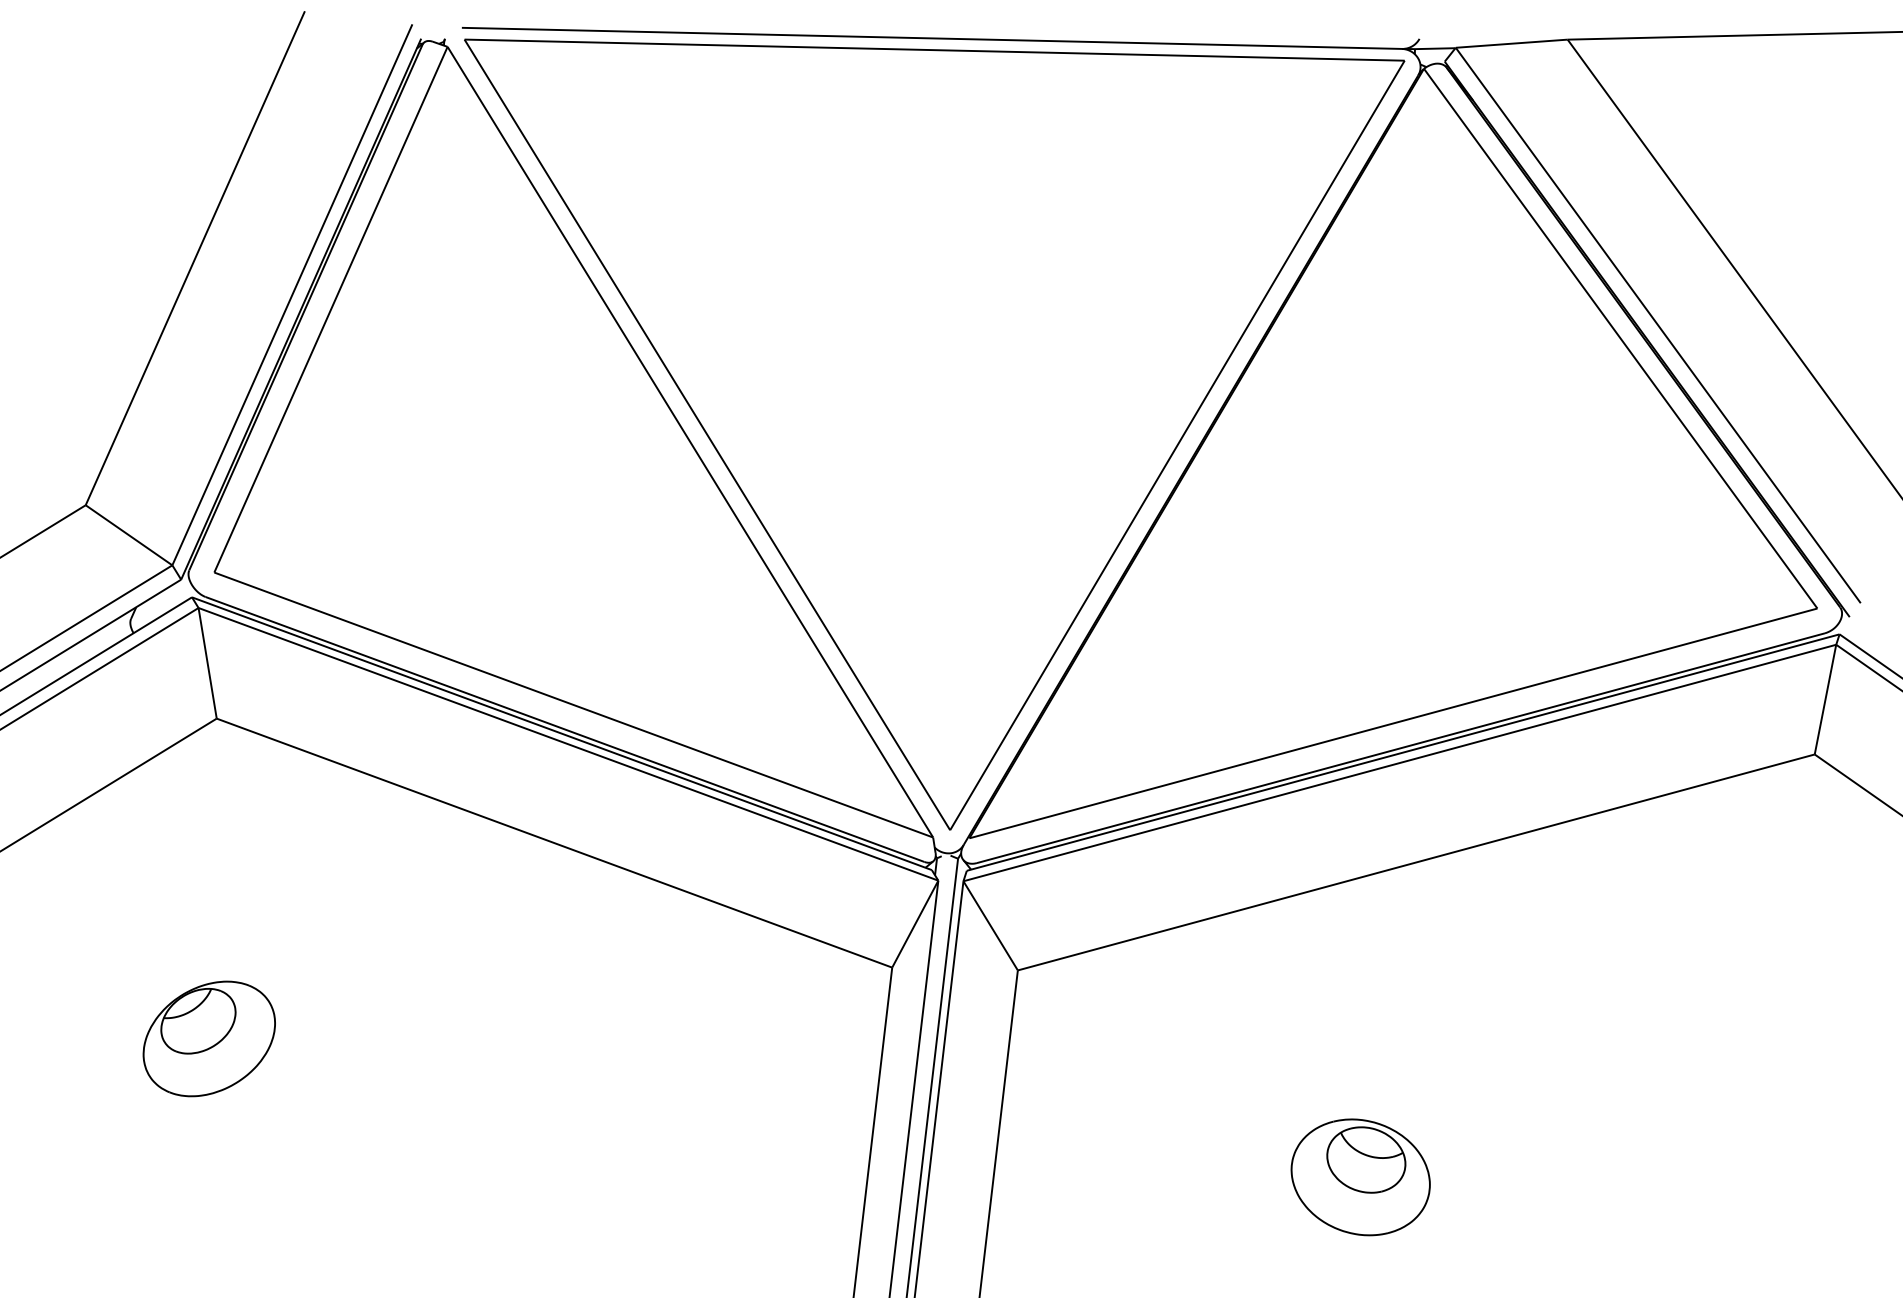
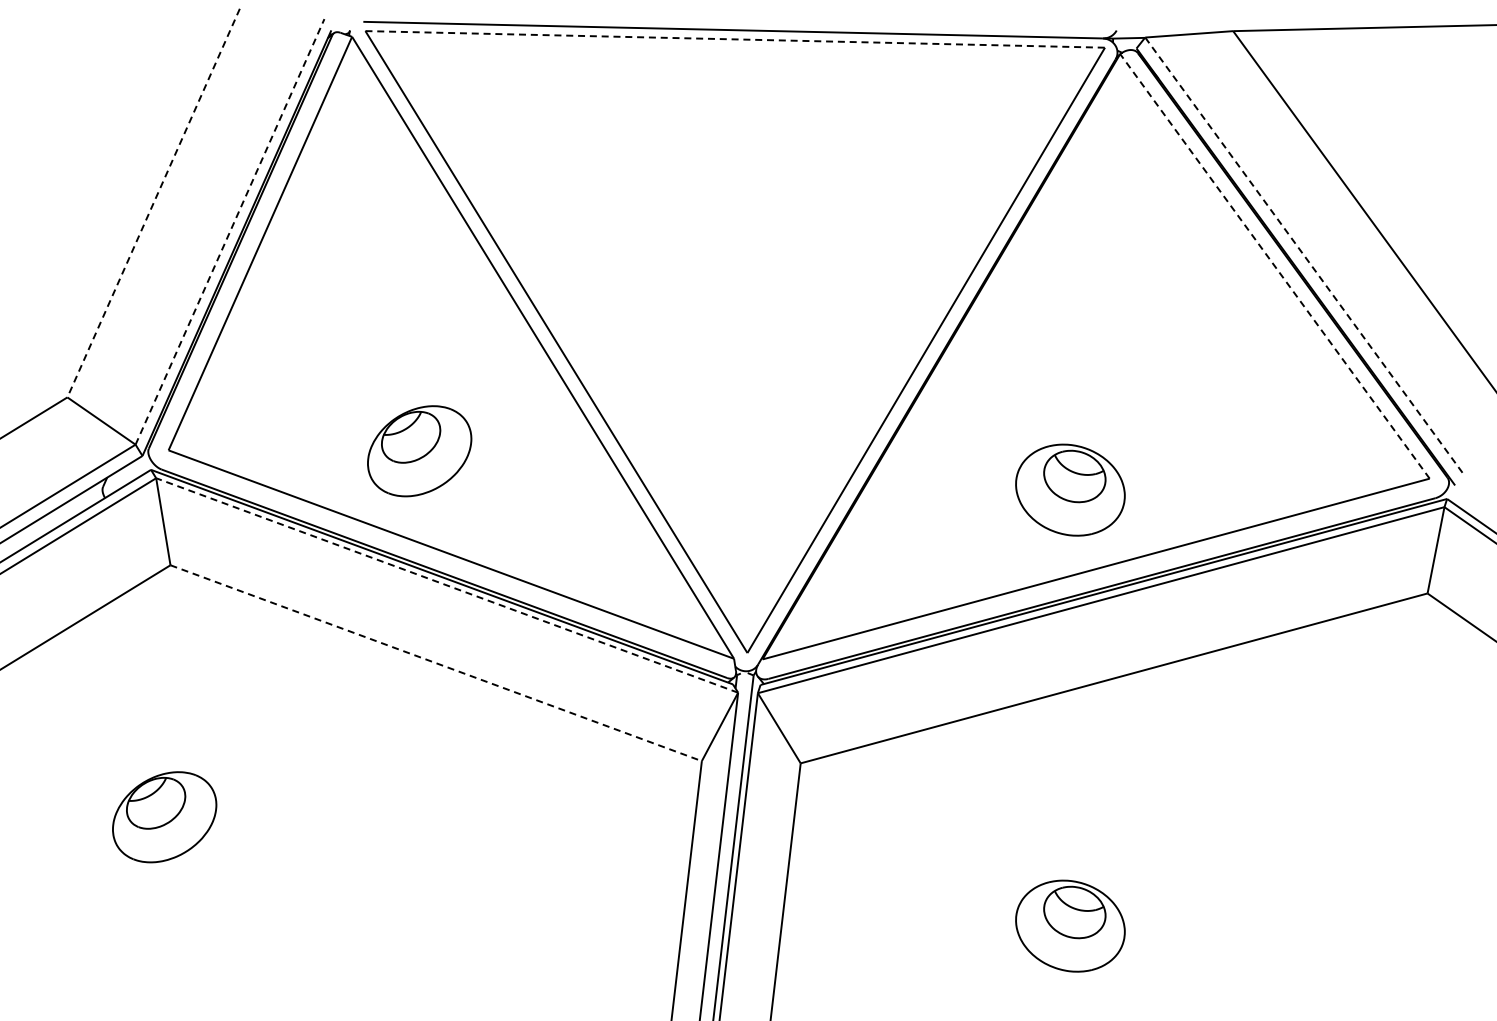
line: (934, 50) -> (735, 39), solid -> dashed
line: (195, 258) -> (153, 203), solid -> dashed
line: (293, 294) -> (230, 231), solid -> dashed
line: (1658, 326) -> (1304, 256), solid -> dashed
line: (1620, 338) -> (1274, 266), solid -> dashed
part: (533, 573) -> (419, 451), added
part: (1360, 622) -> (1070, 489), added
line: (567, 744) -> (446, 585), solid -> dashed
line: (554, 843) -> (436, 663), solid -> dashed

